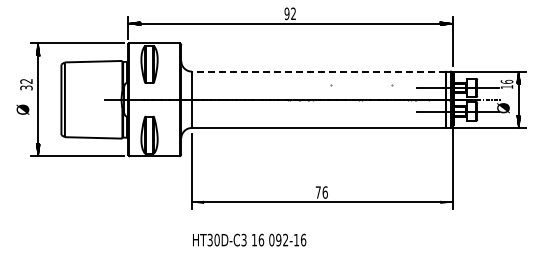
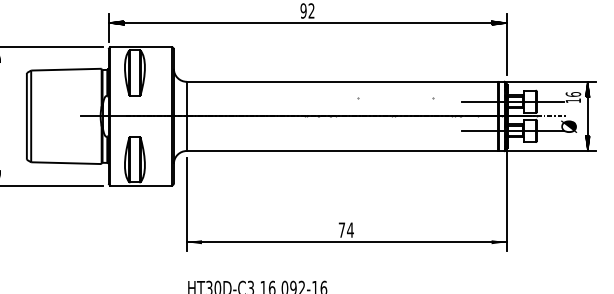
line: (318, 71) -> (342, 81), dashed -> solid
text: (325, 192) -> (350, 230), 76 -> 74

